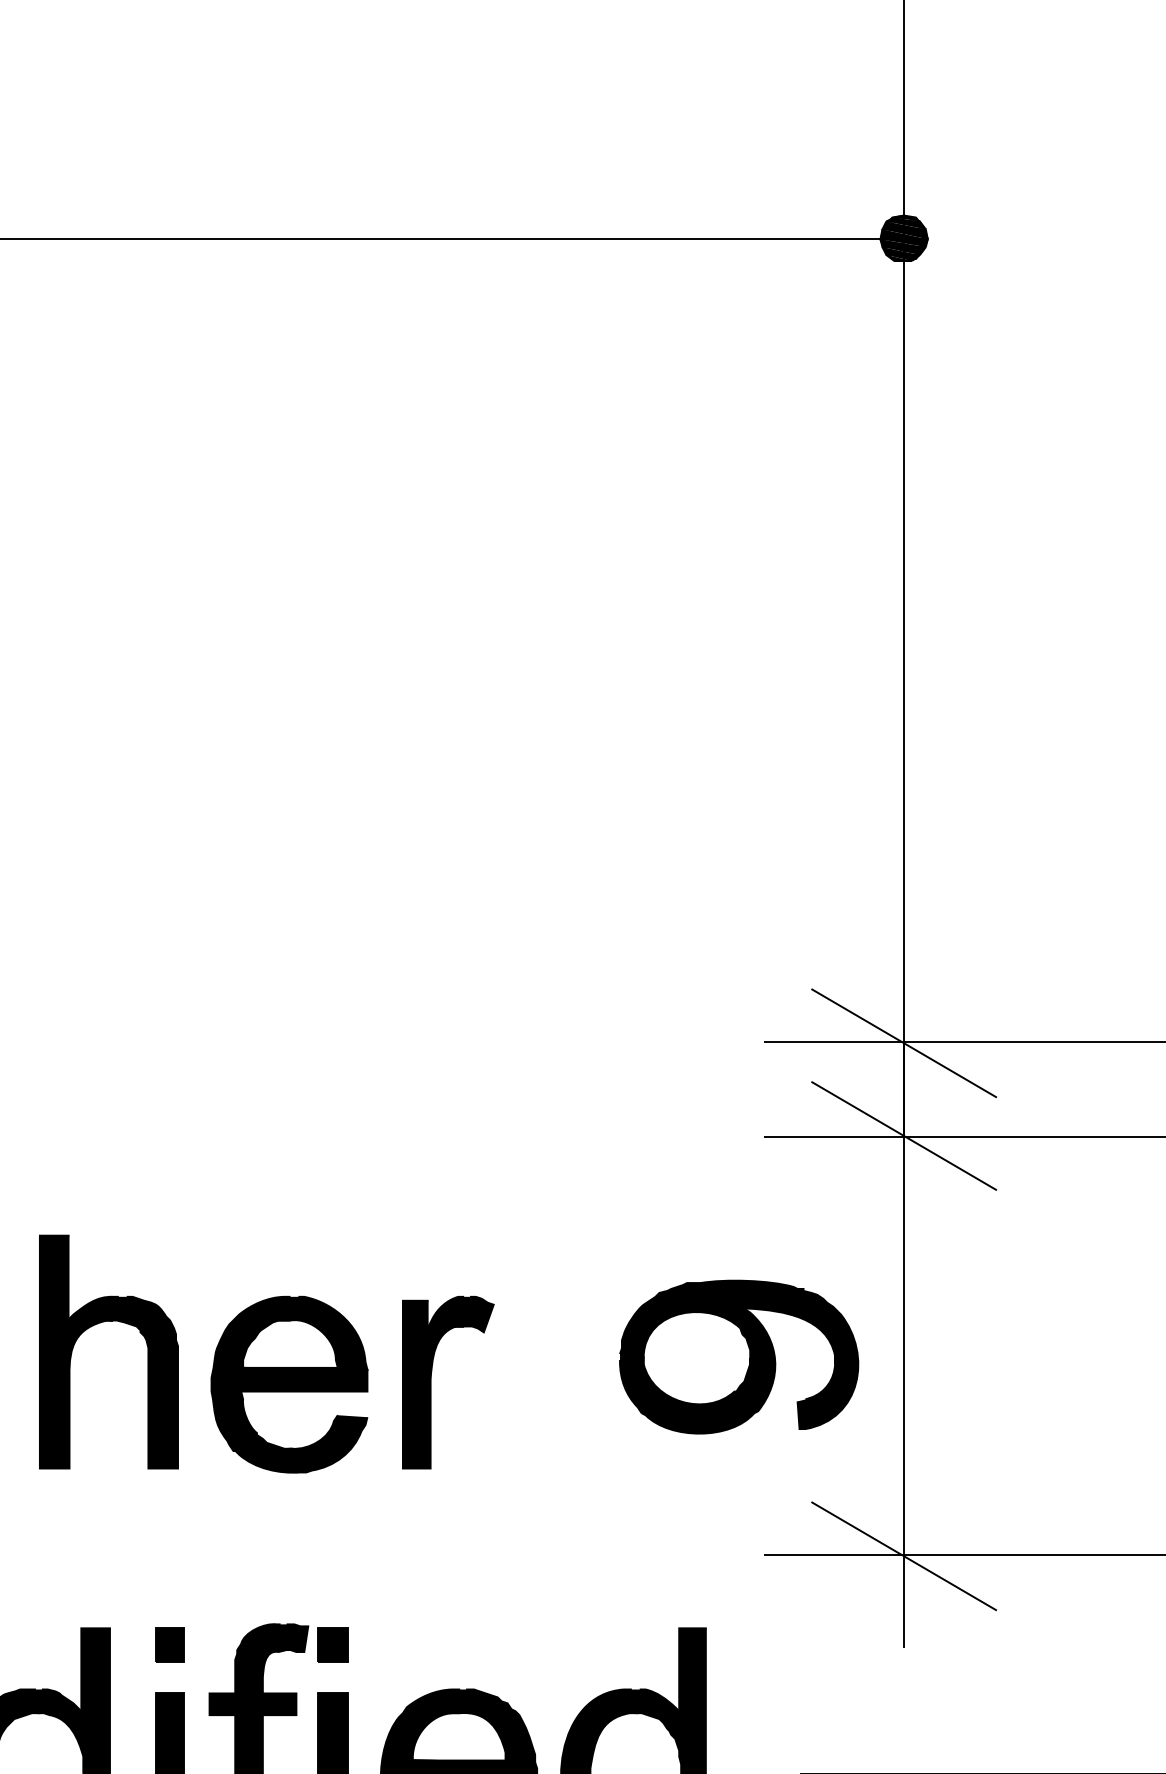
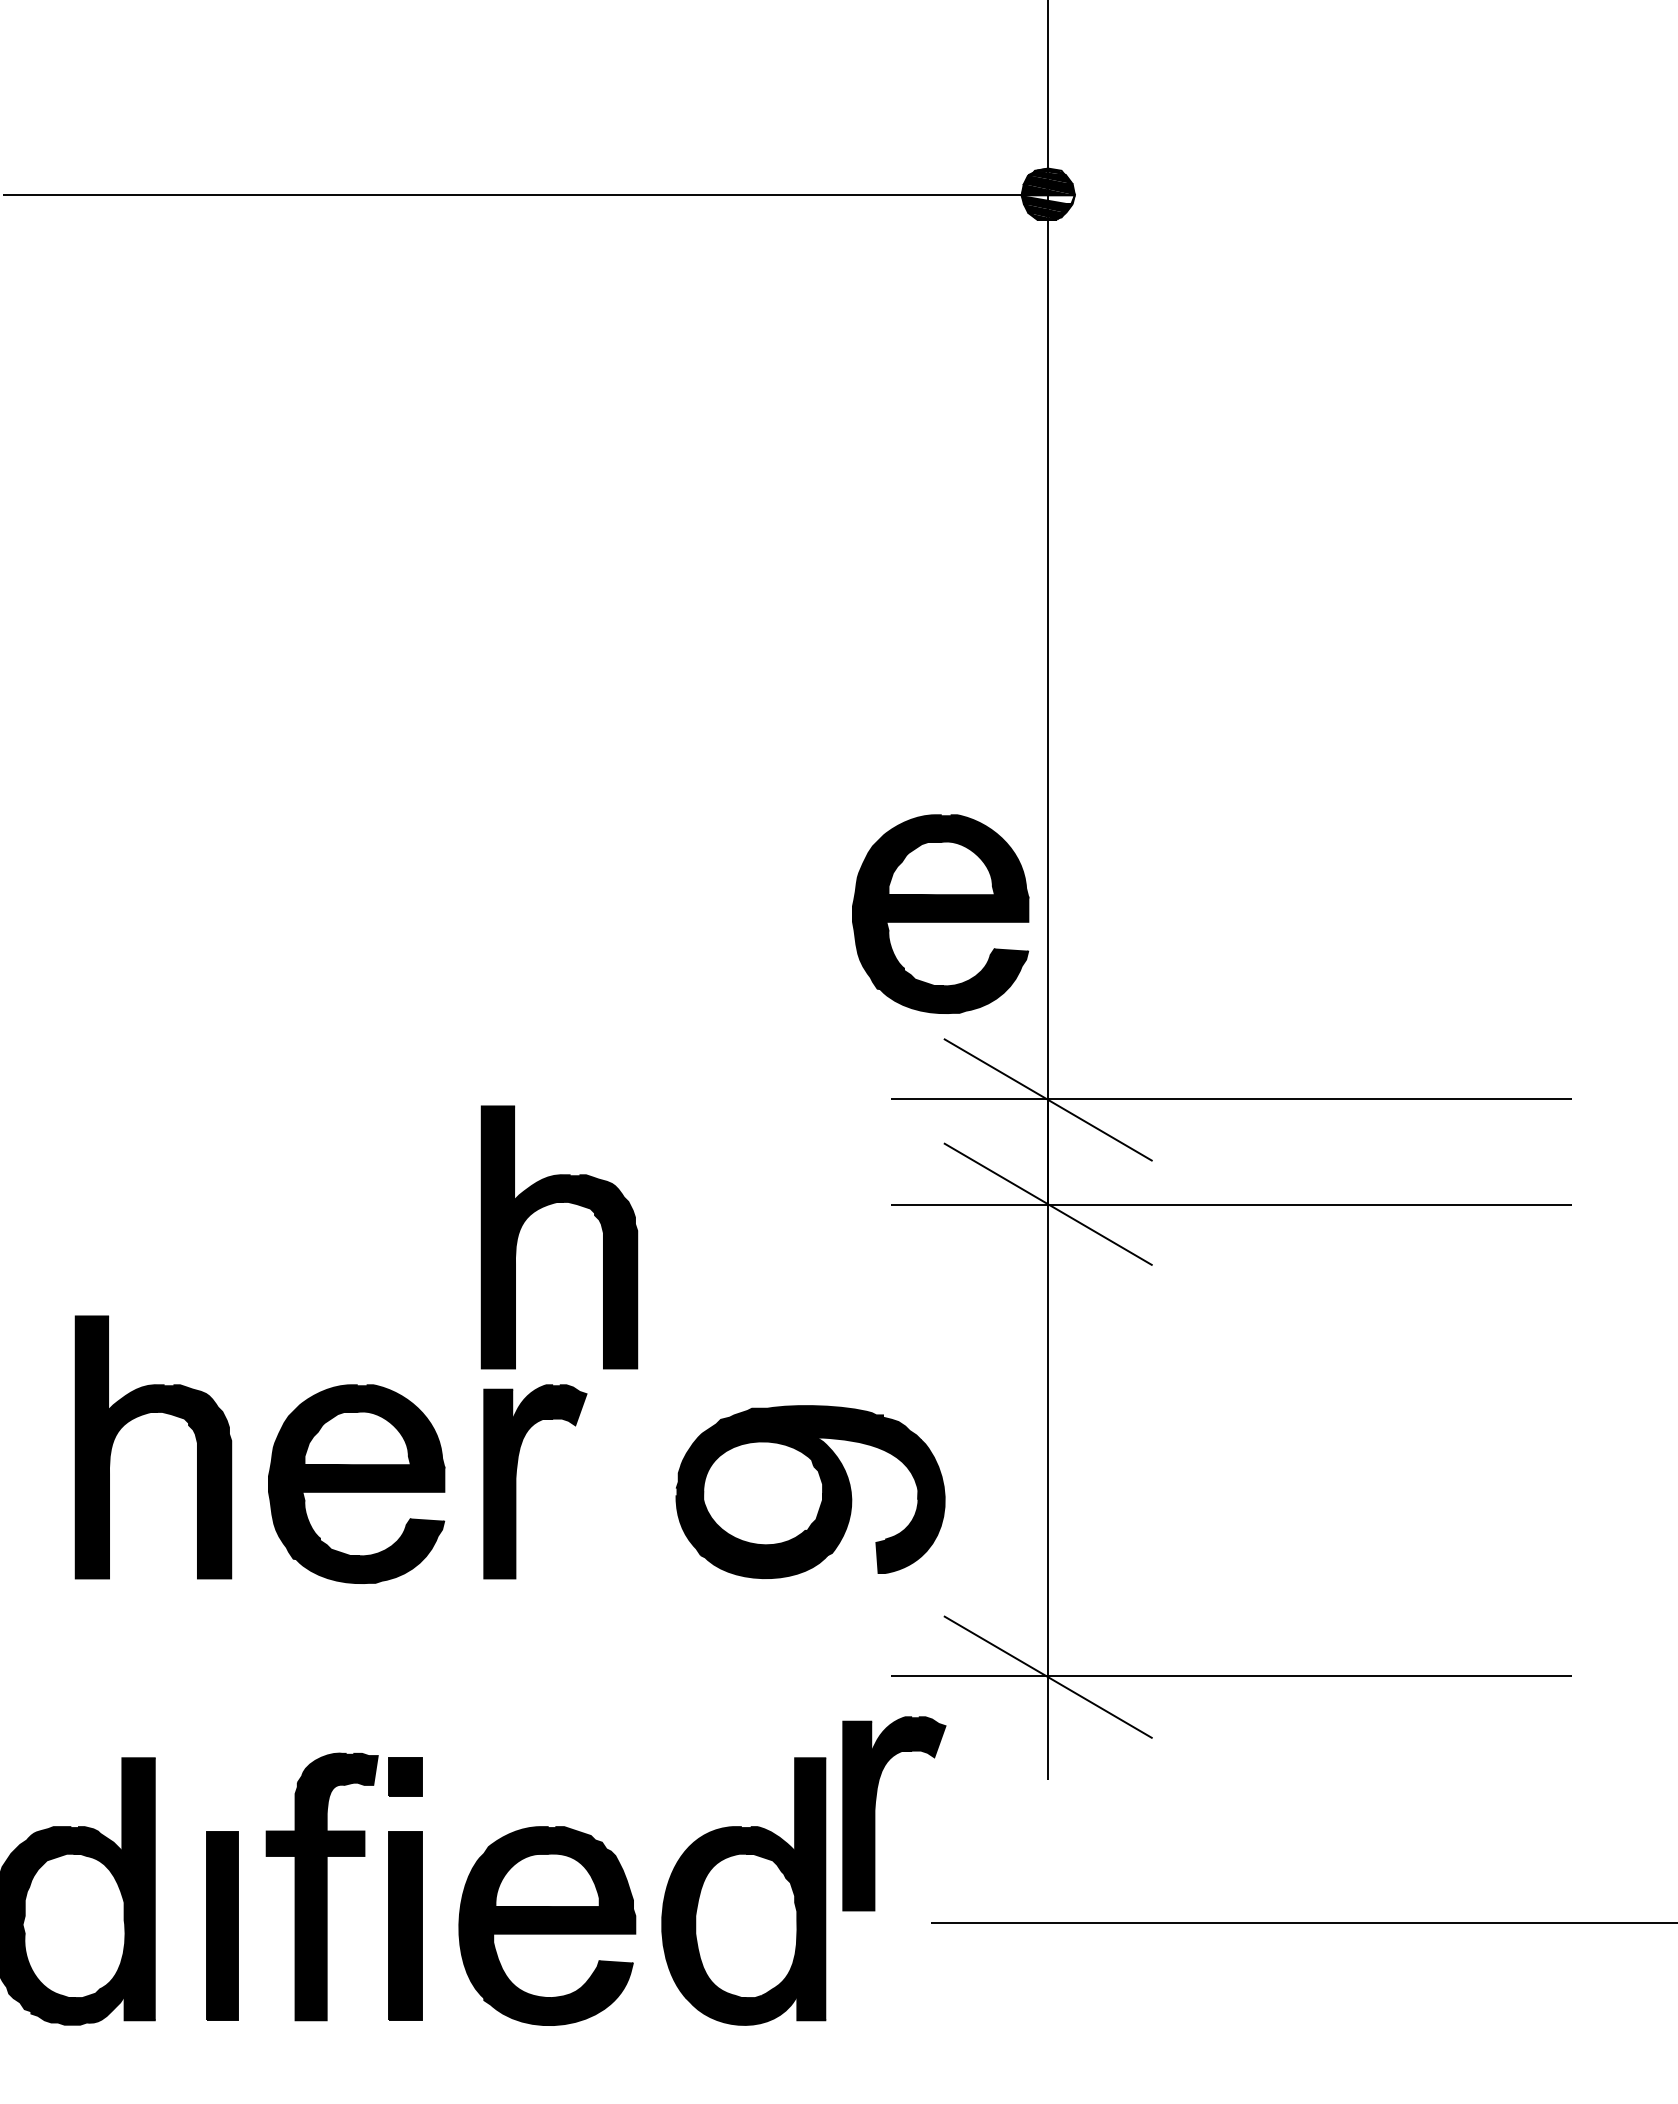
fill: (903, 243) -> (1047, 199), removed
part: (808, 877) -> (940, 913), added
part: (460, 1137) -> (549, 1205), added
part: (739, 1356) -> (810, 1491), moved
part: (170, 1644) -> (222, 1776), removed
part: (750, 1677) -> (875, 1813), added

